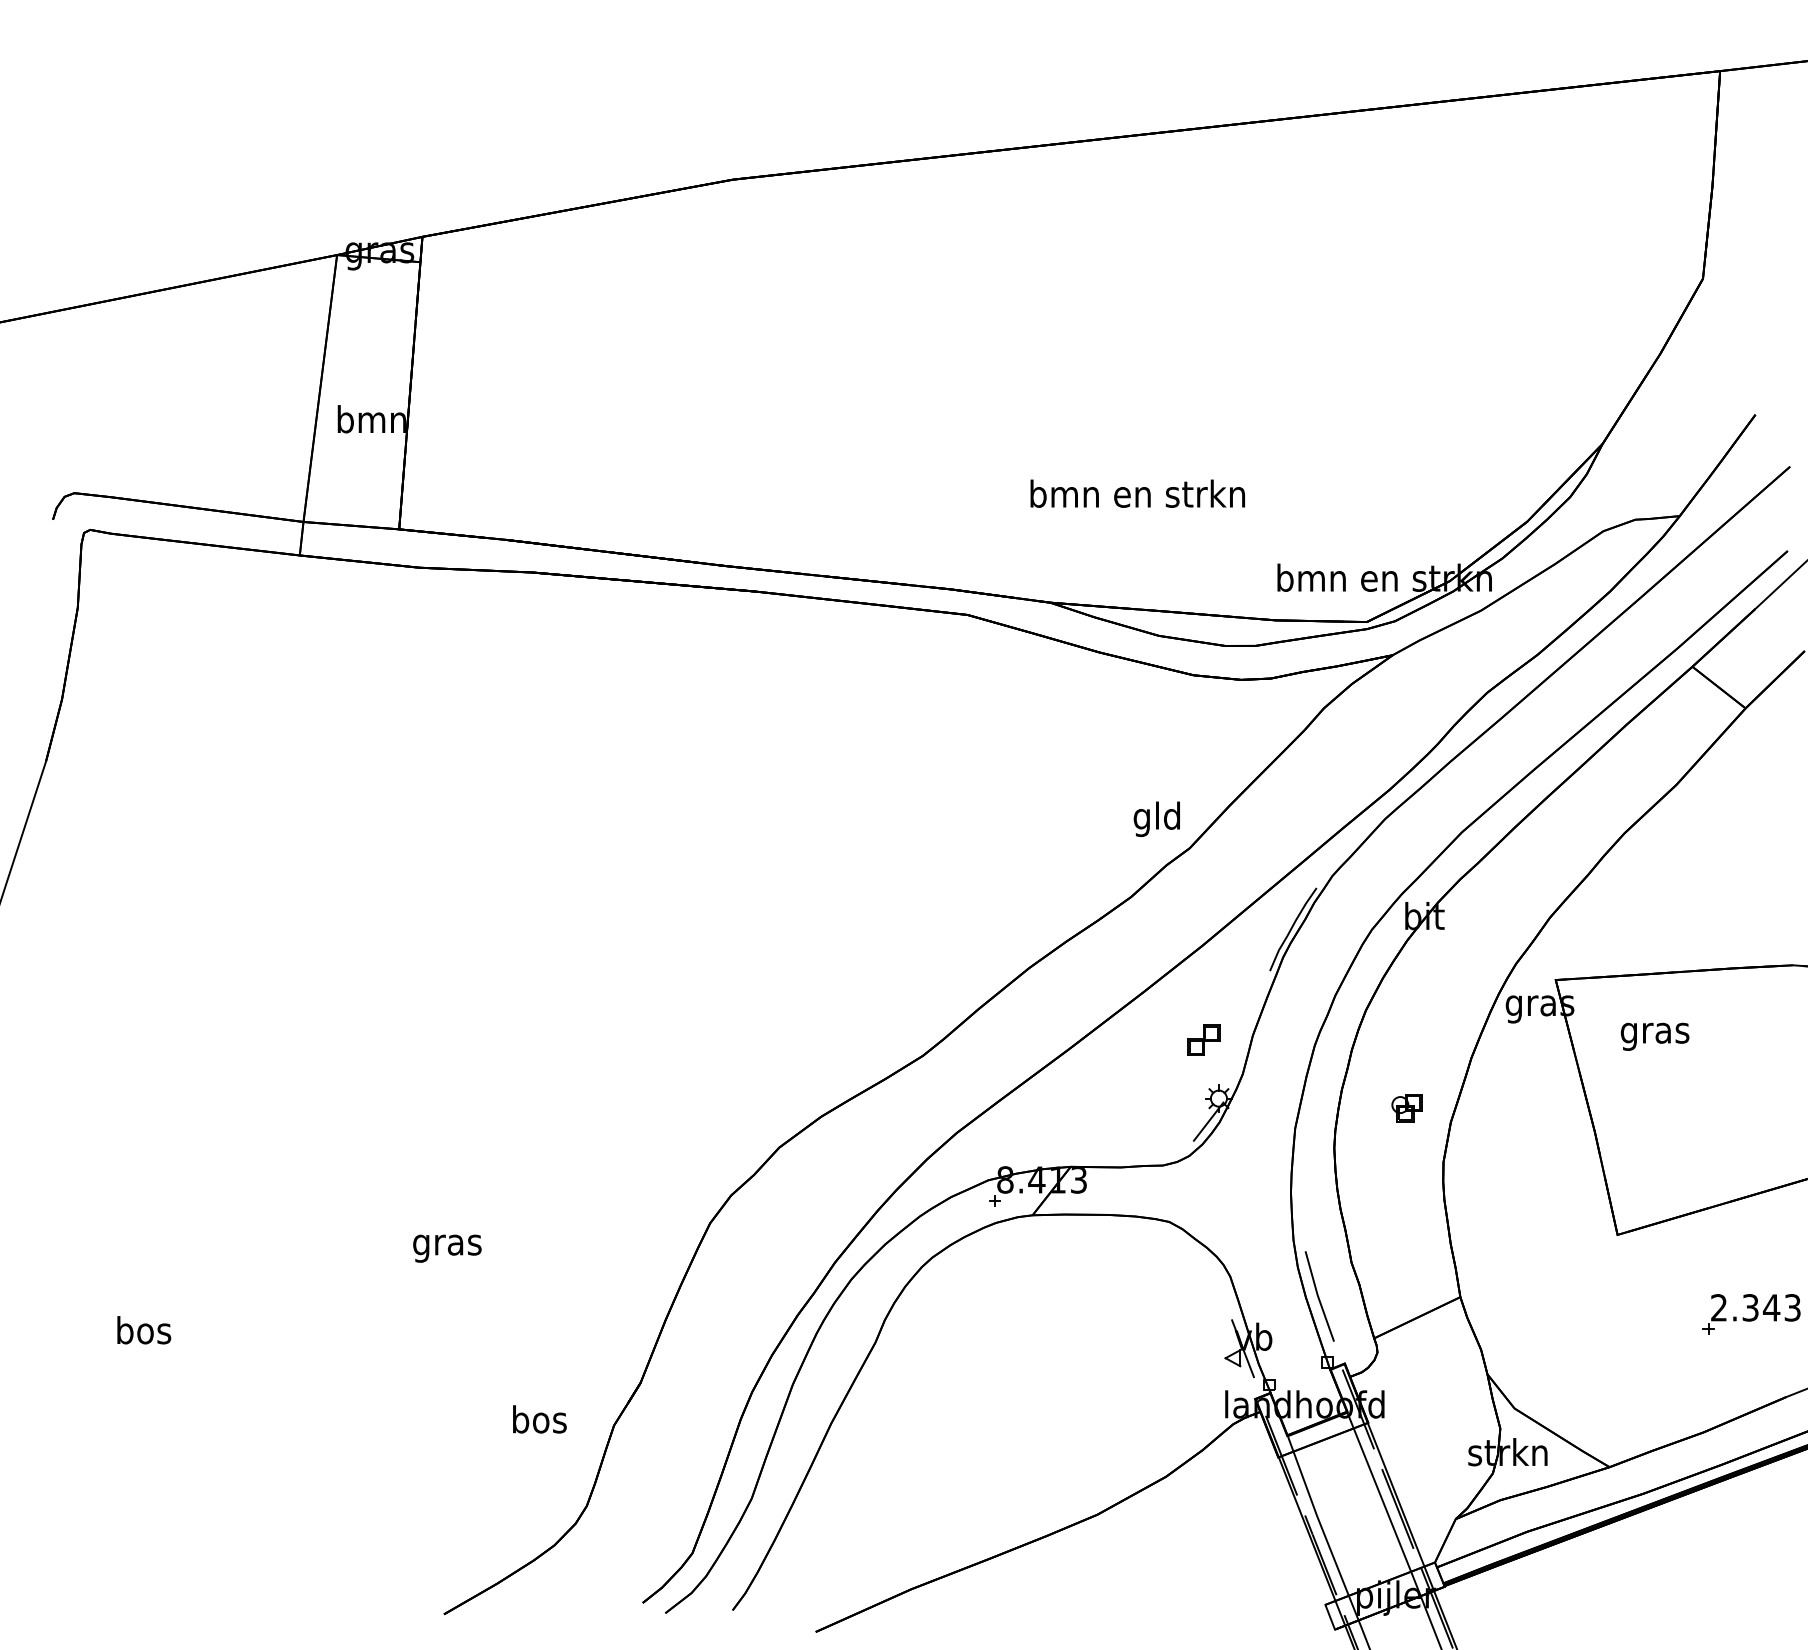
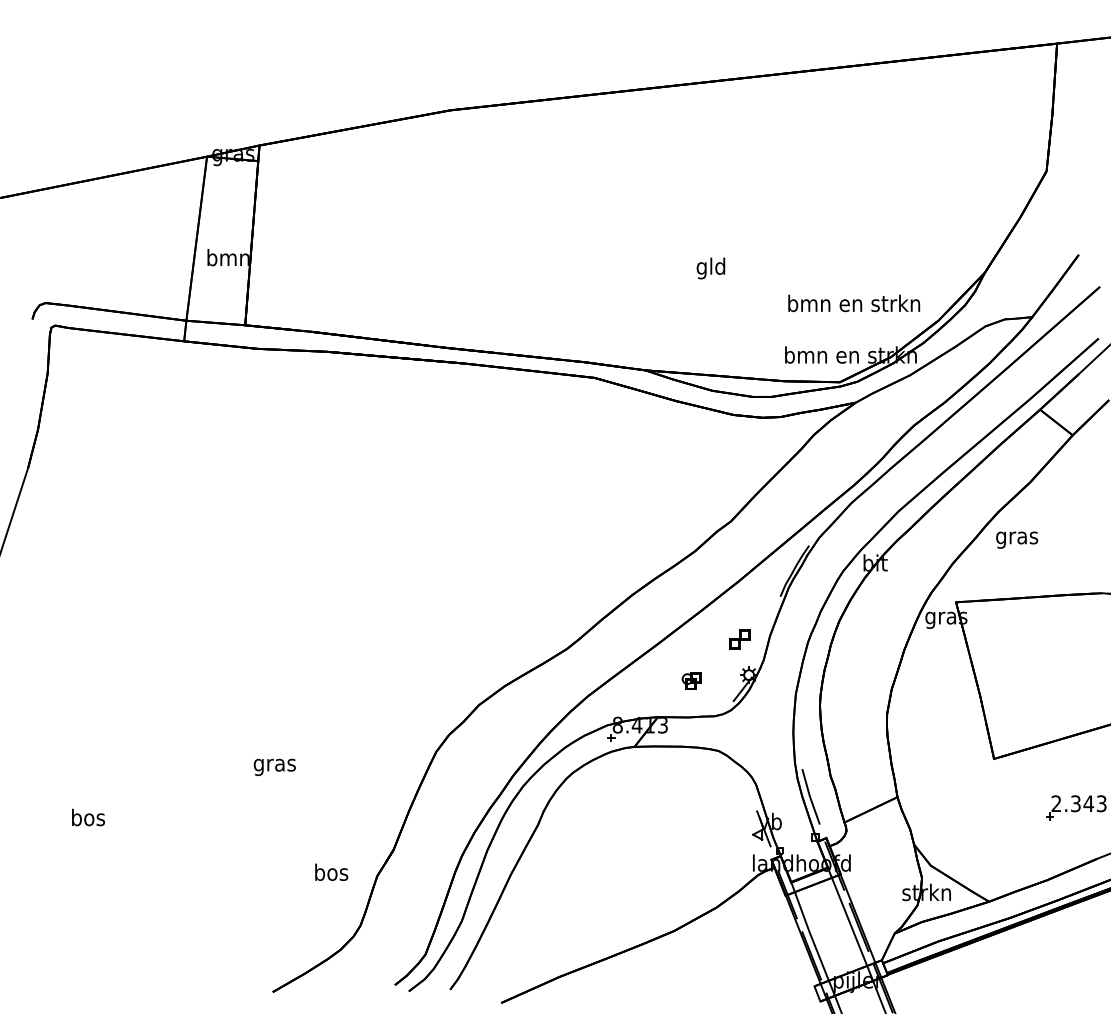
text: (1138, 493) -> (854, 303), moved
text: (1156, 819) -> (710, 268), moved
text: (1655, 1035) -> (1017, 539), moved
part: (1406, 1107) -> (691, 680), moved

